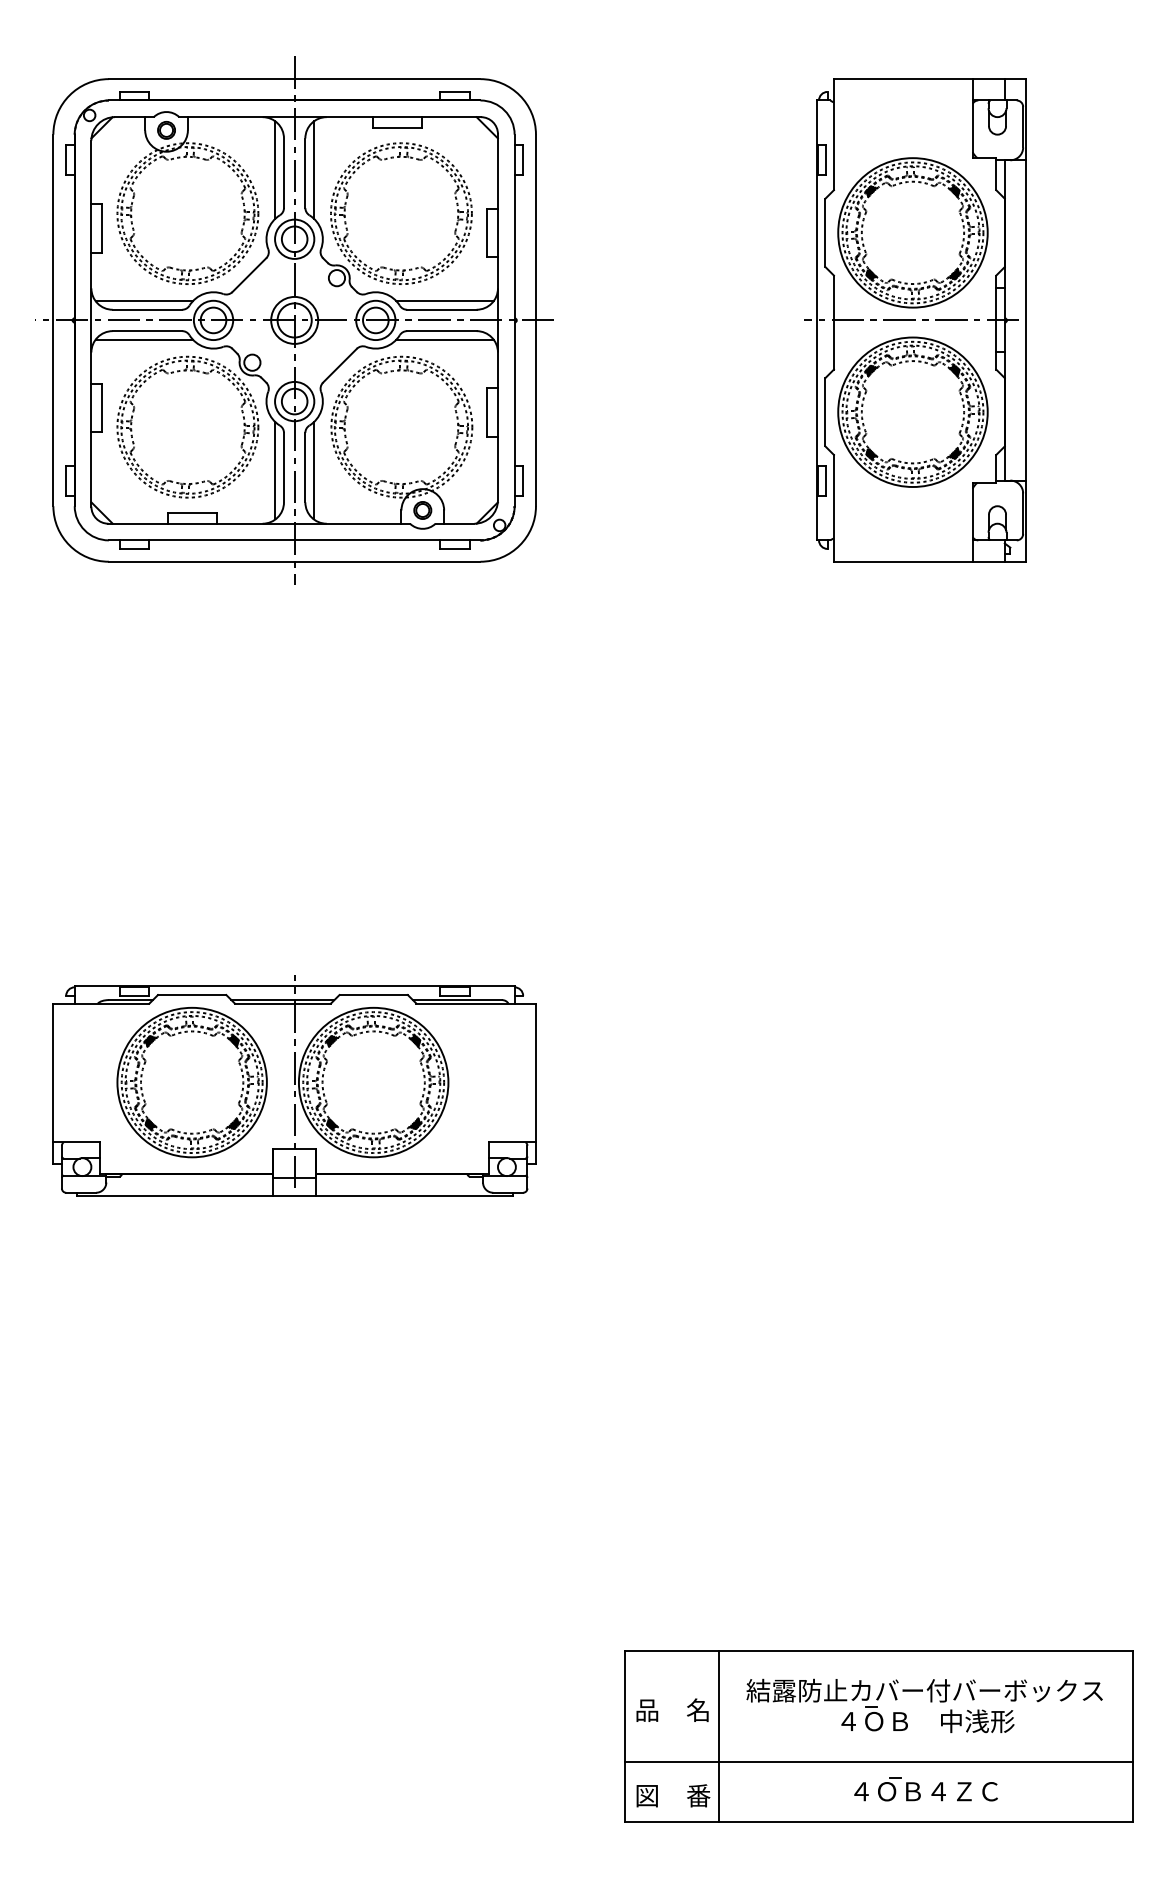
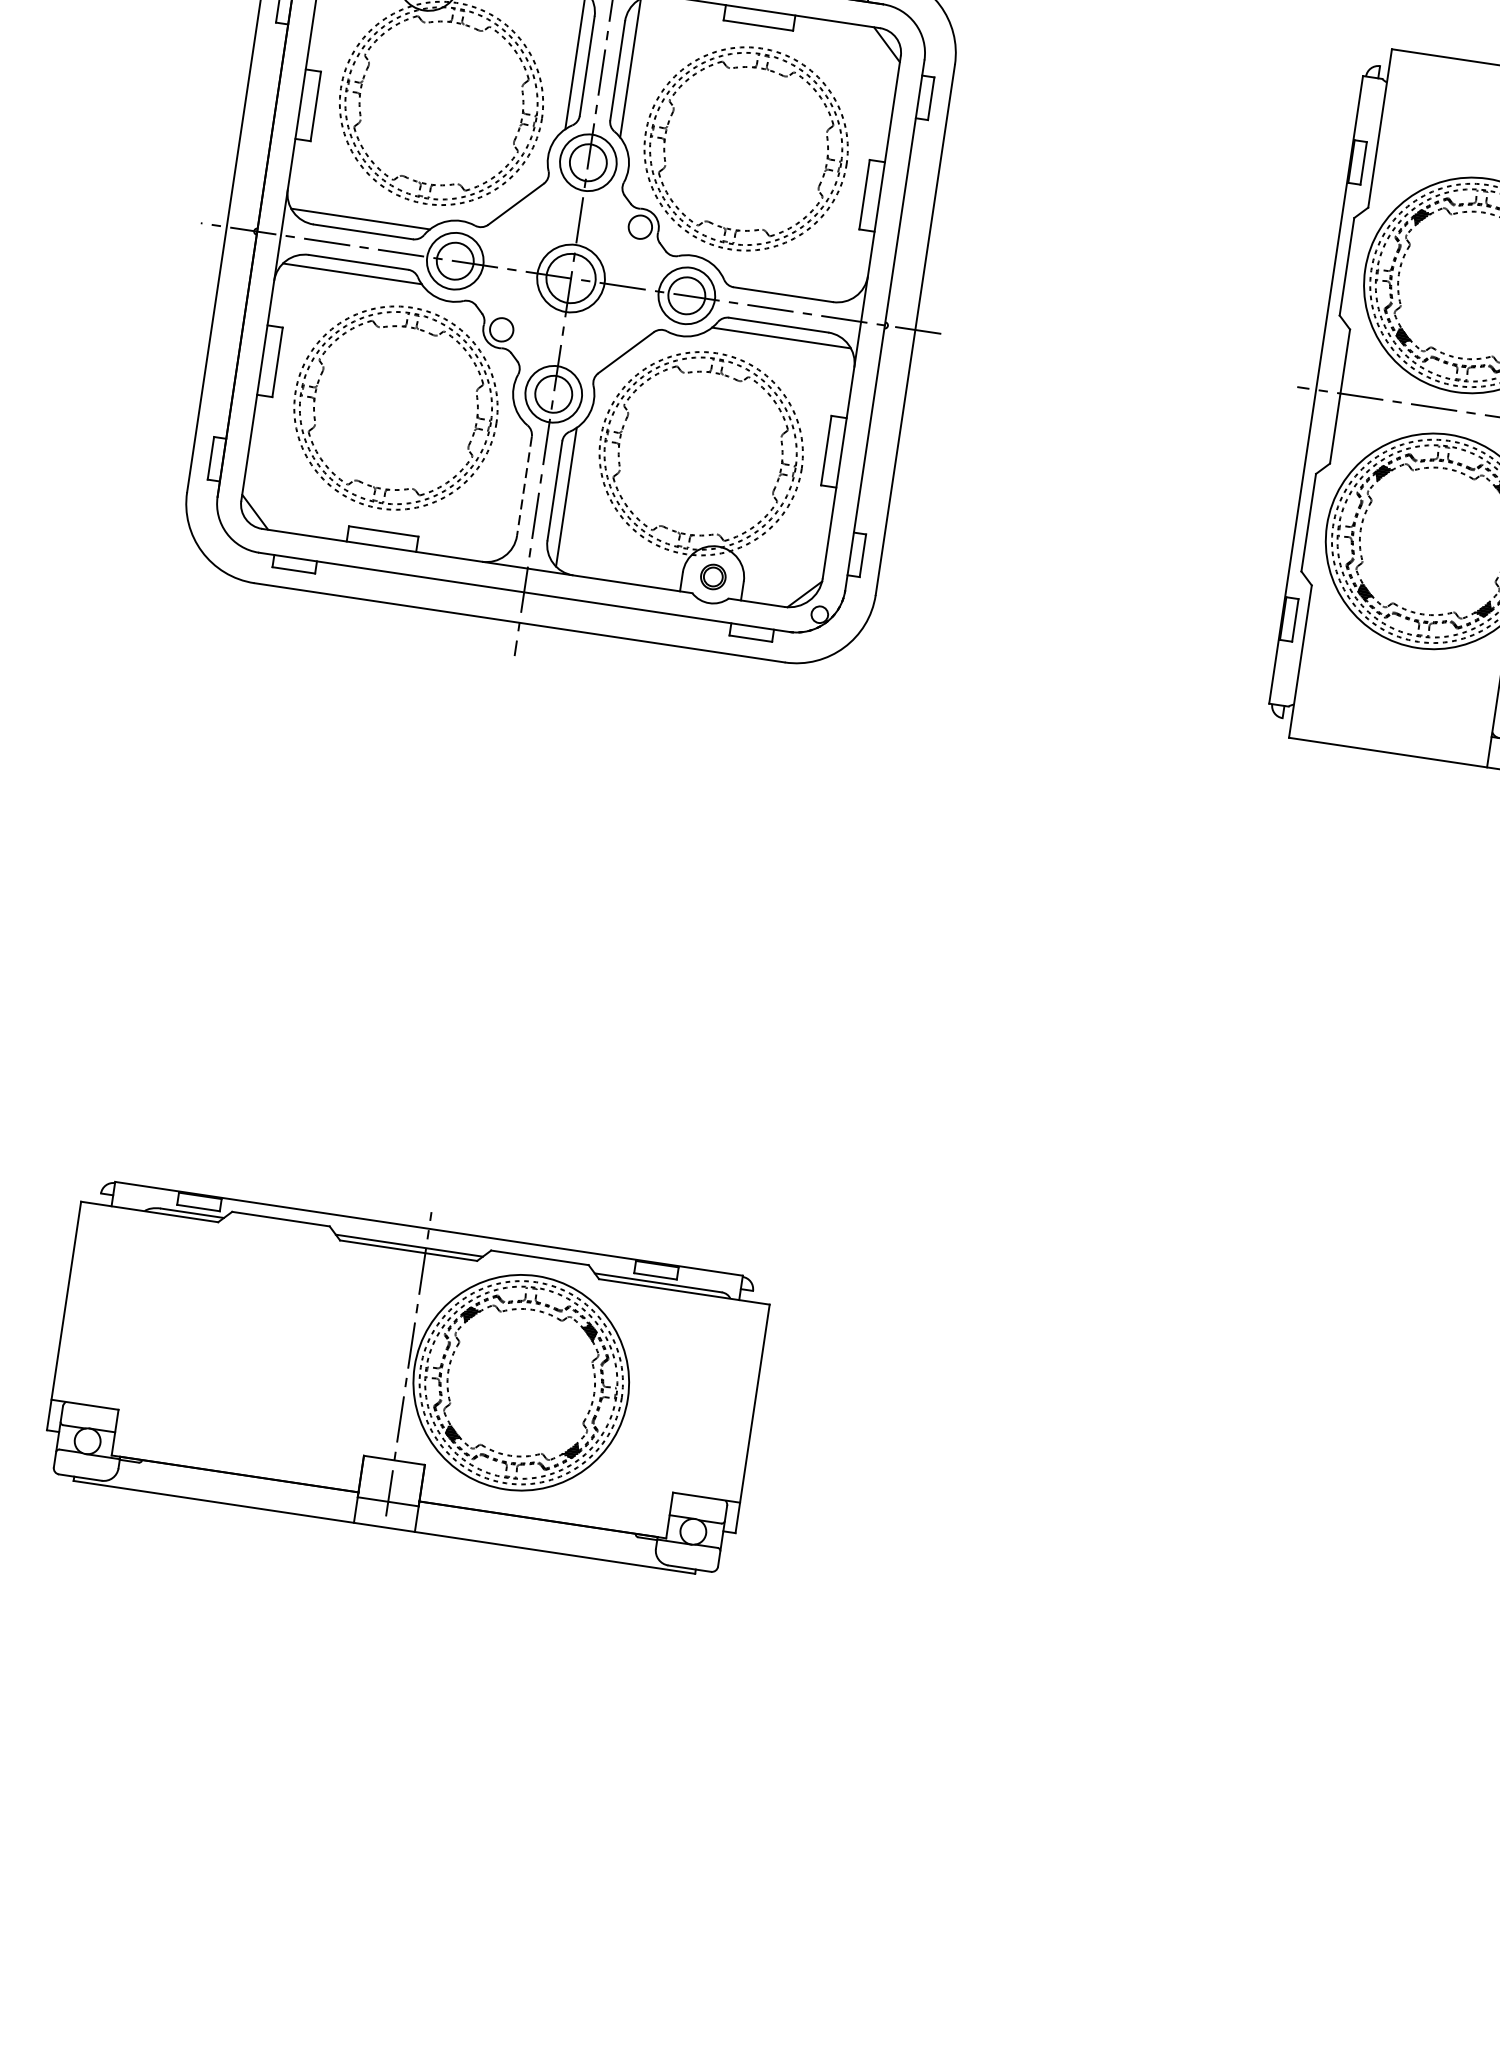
line: (444, 301) -> (788, 283), removed
line: (284, 467) -> (525, 486), solid -> dashed
line: (275, 470) -> (511, 488), removed
part: (191, 1082) -> (261, 1343), removed

